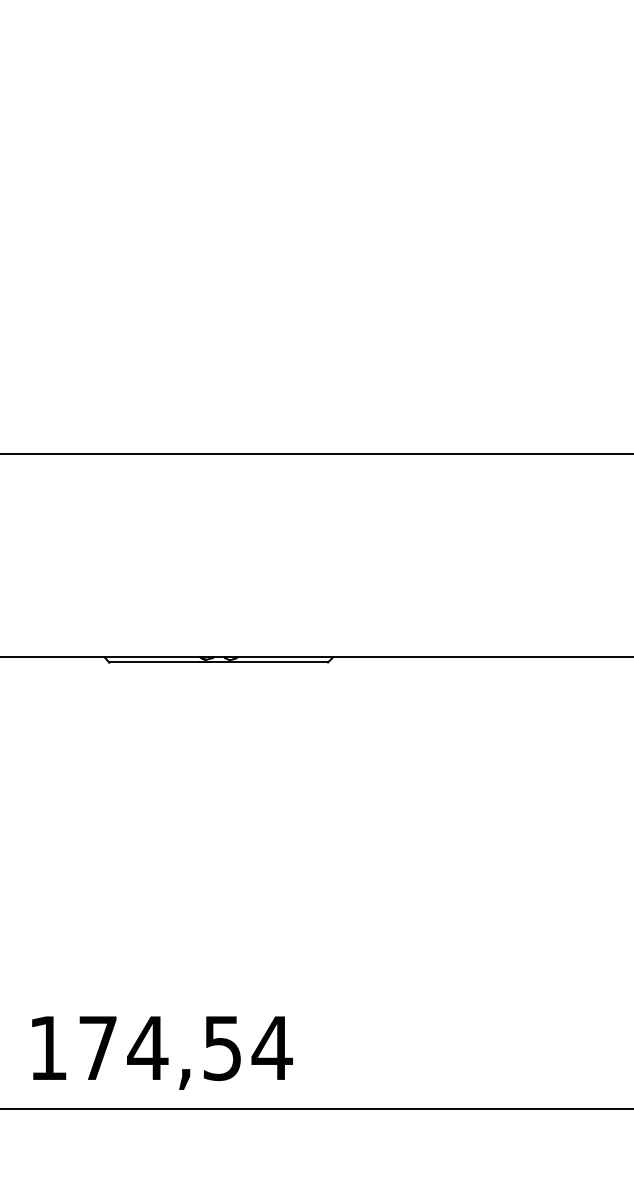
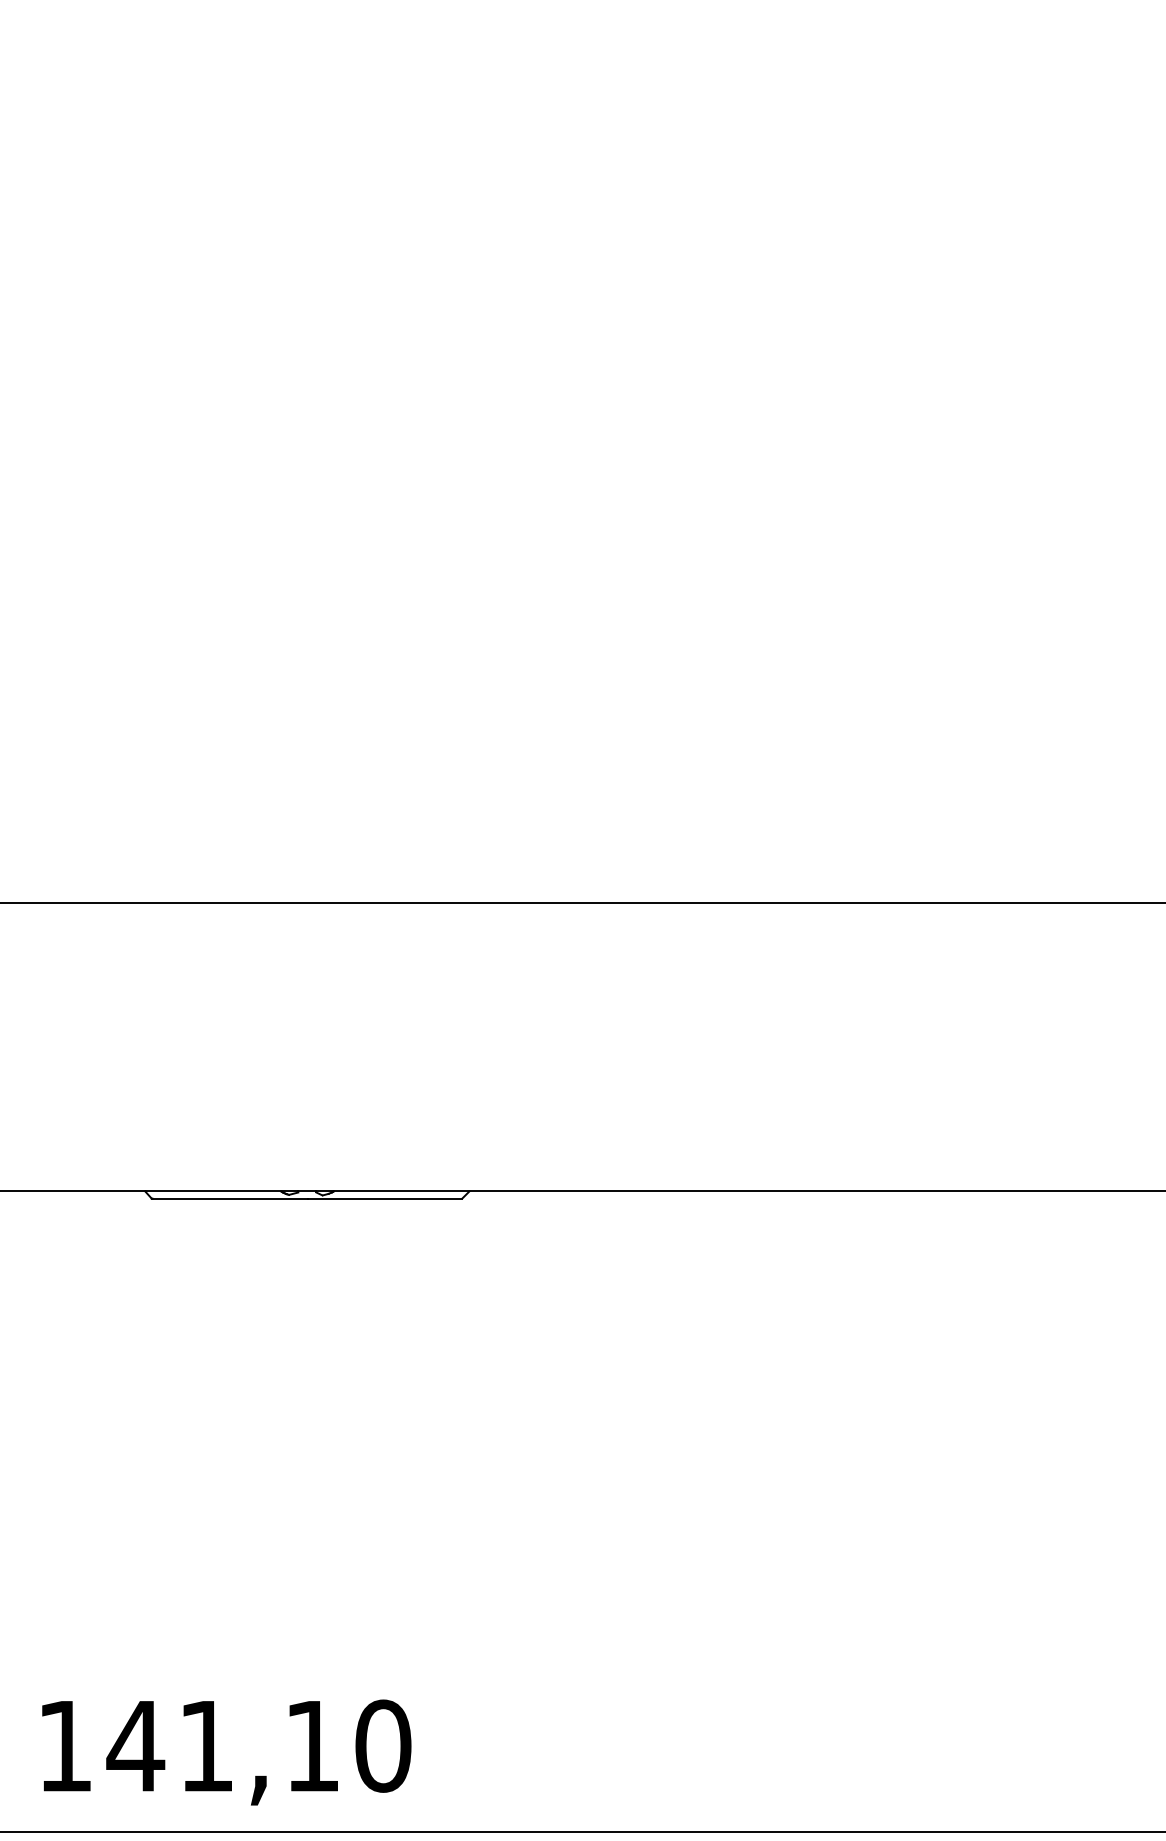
text: (185, 1047) -> (259, 1745), 174,54 -> 141,10

